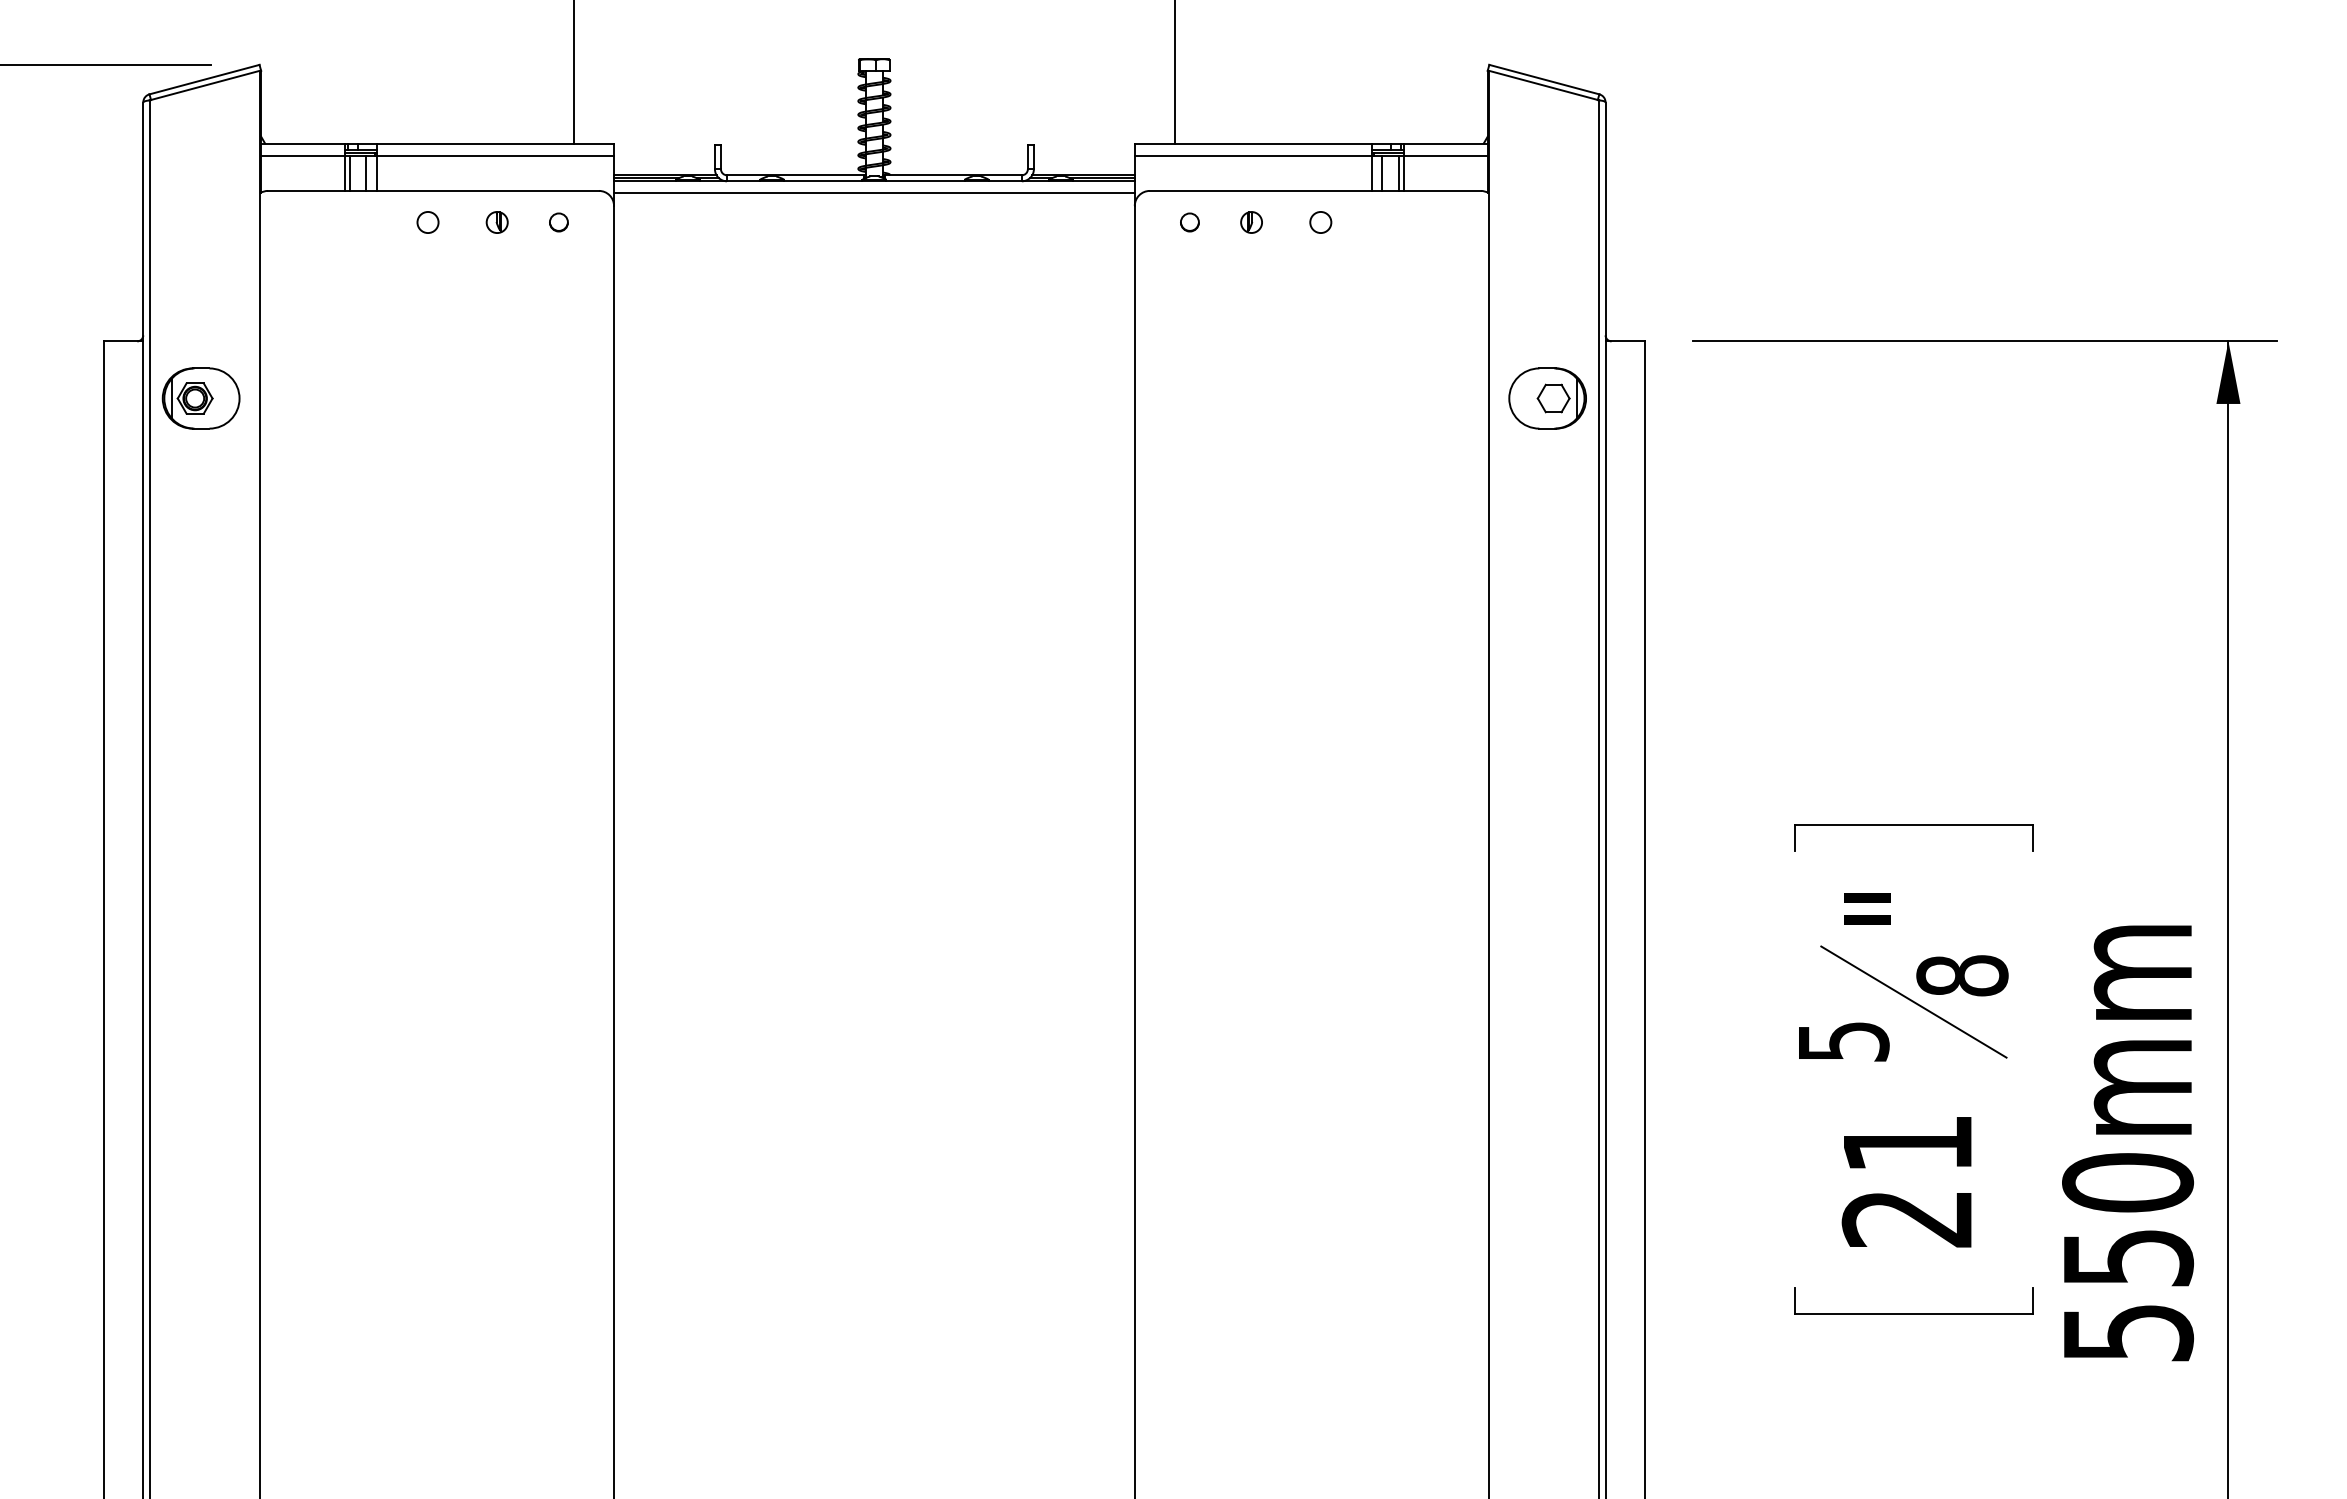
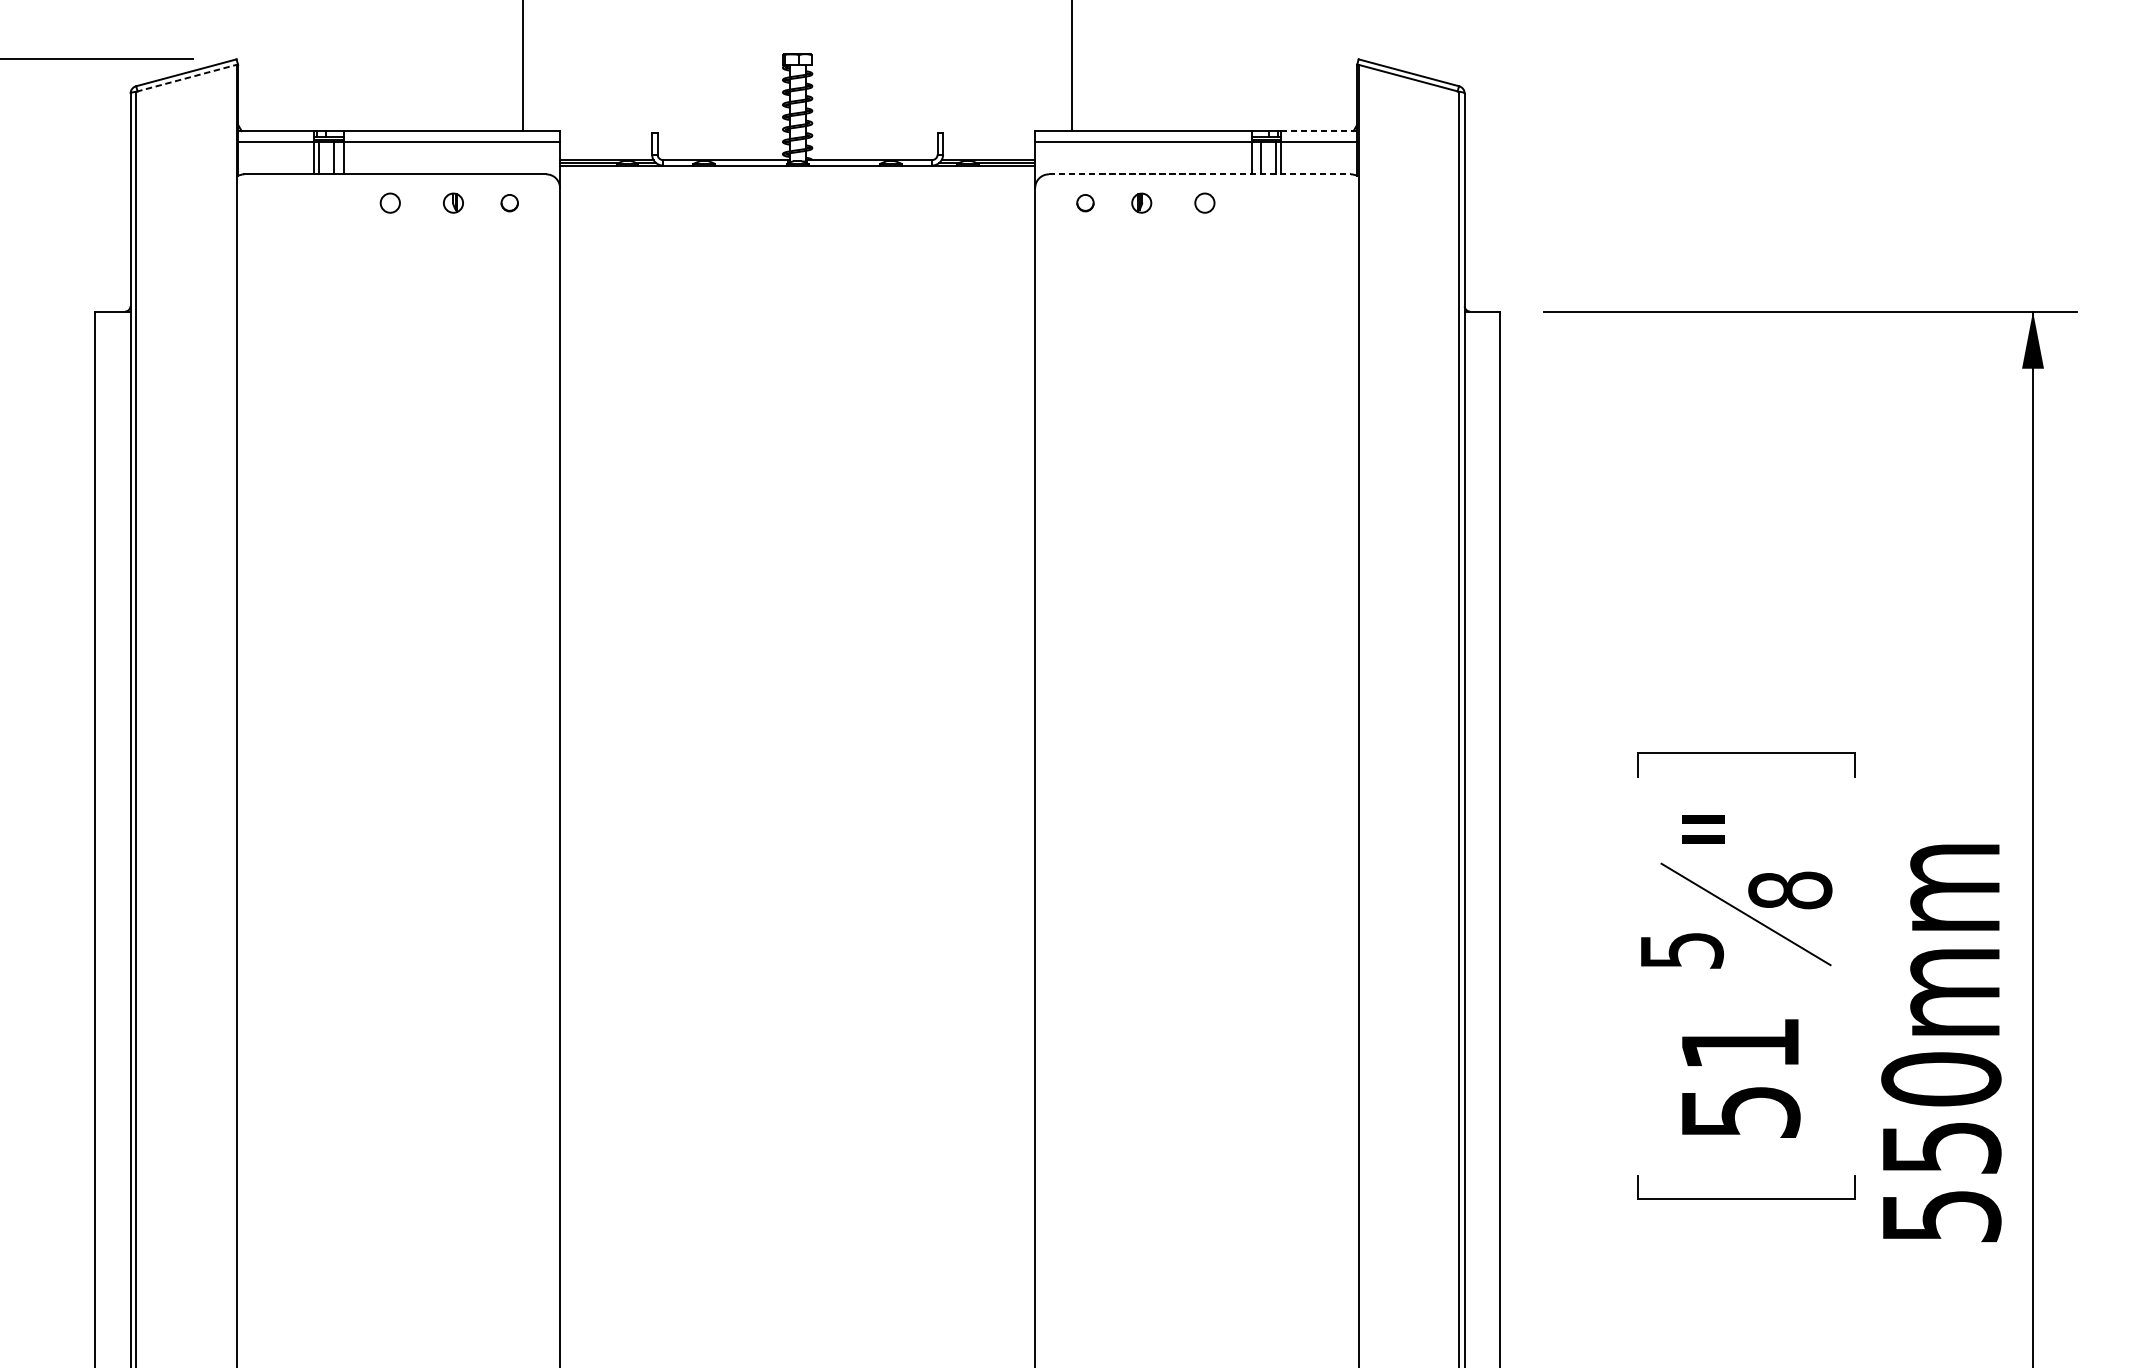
line: (204, 85) -> (186, 78), solid -> dashed
line: (1445, 143) -> (1318, 131), solid -> dashed
line: (1315, 190) -> (1200, 173), solid -> dashed
line: (874, 193) -> (797, 176), removed
part: (200, 398) -> (182, 363), removed
part: (1547, 398) -> (1411, 363), removed
text: (1907, 1219) -> (1740, 1112), 21 -> 51

